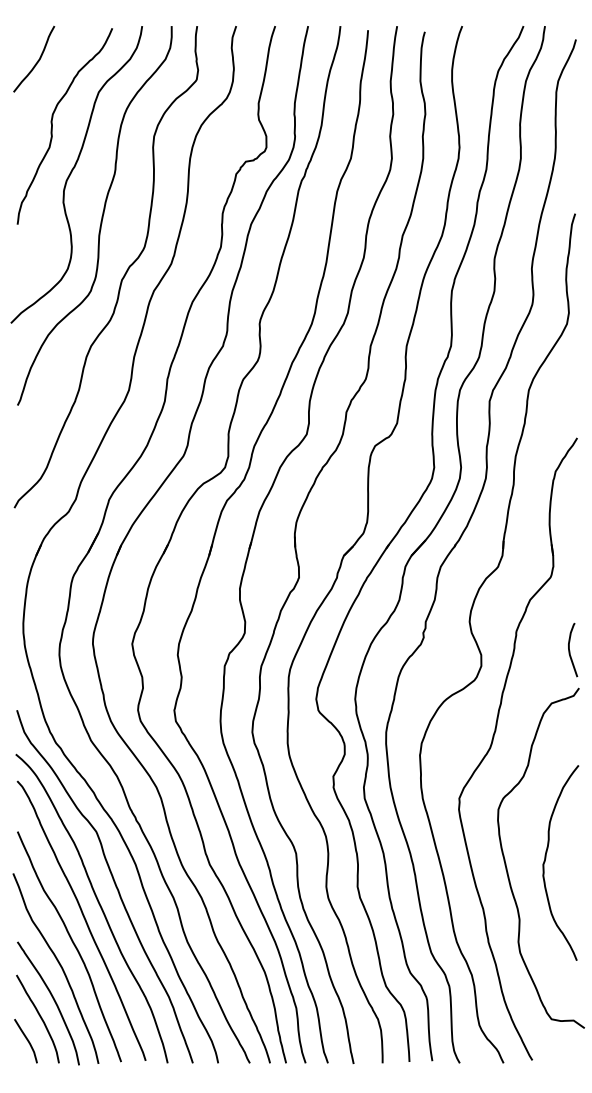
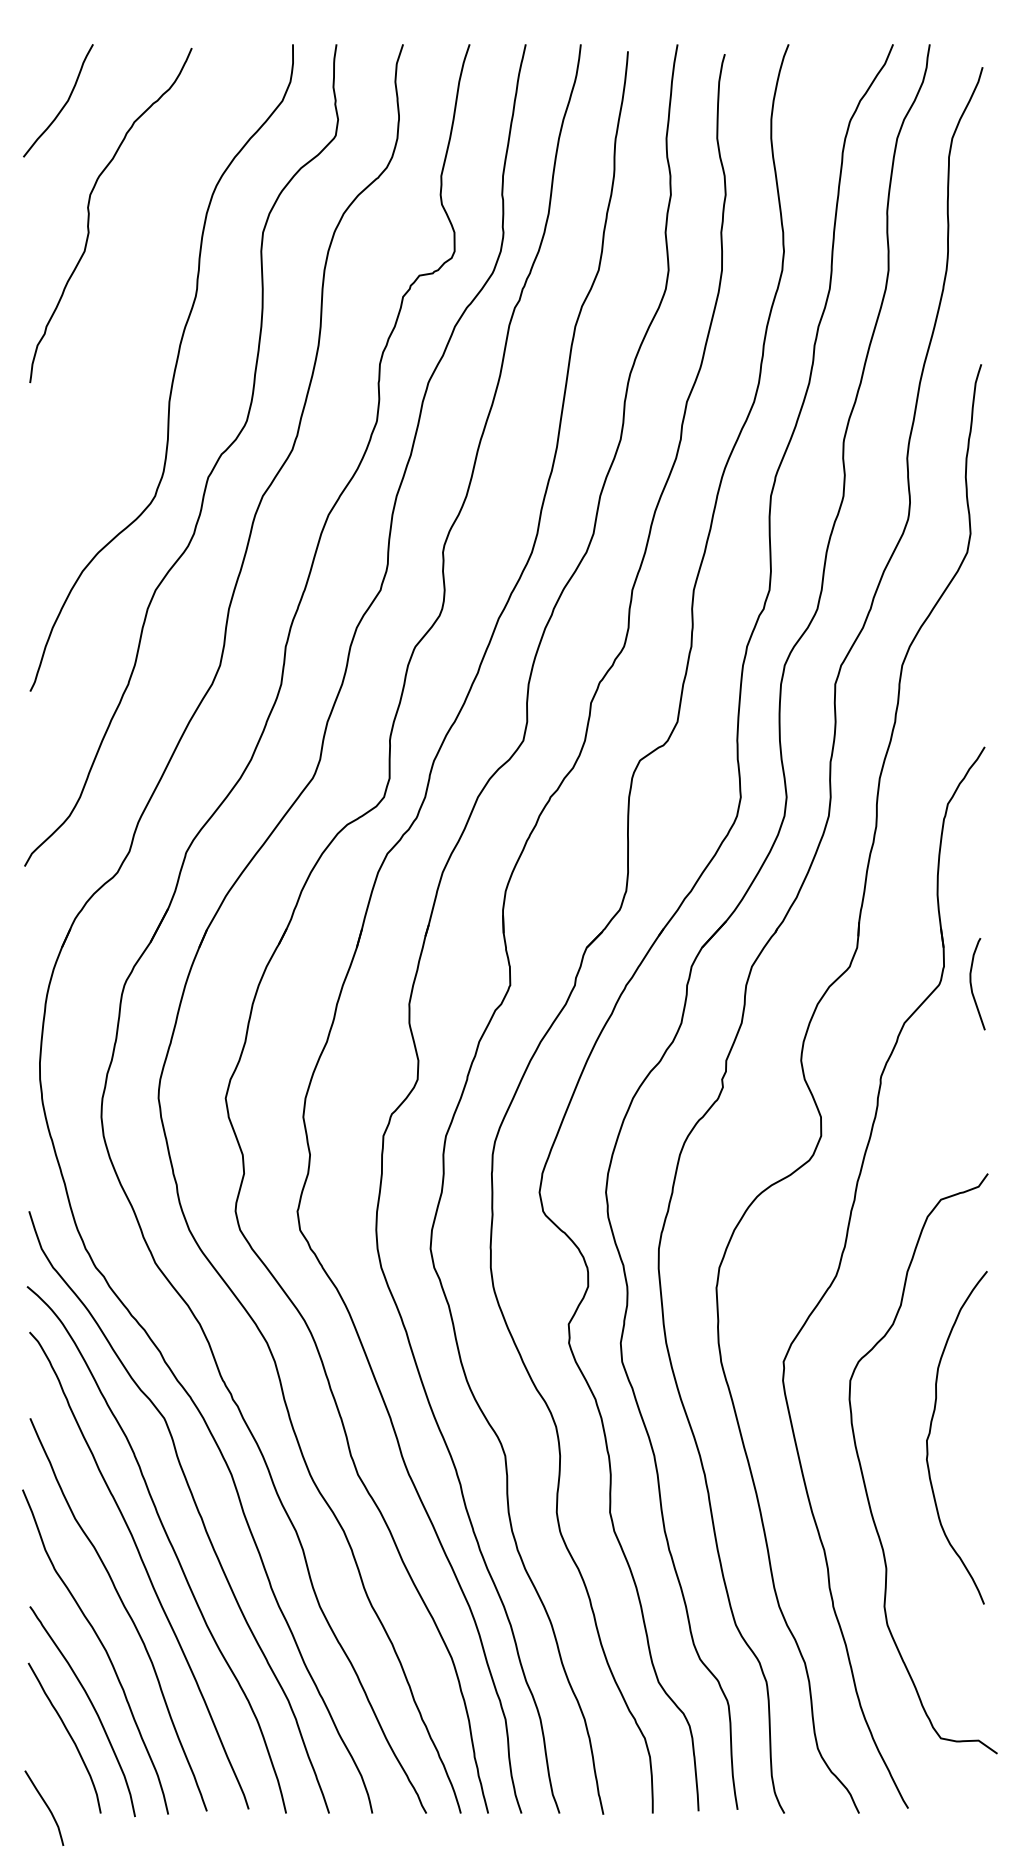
curve: (72, 172) -> (123, 294), removed
curve: (570, 650) -> (973, 984), moved
curve: (546, 858) -> (932, 1430), moved
curve: (26, 1040) -> (45, 1807), moved

